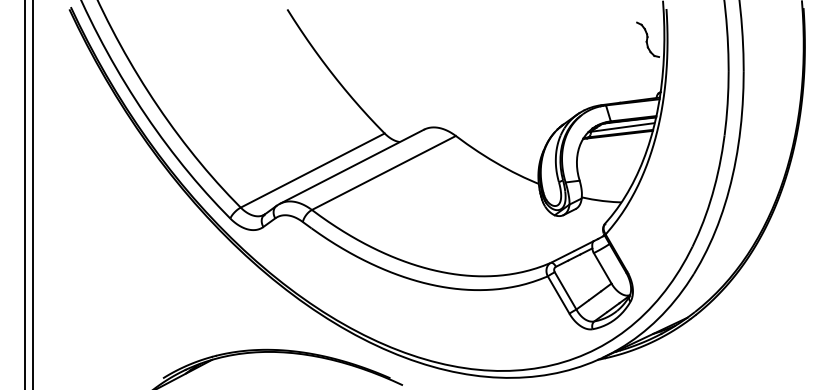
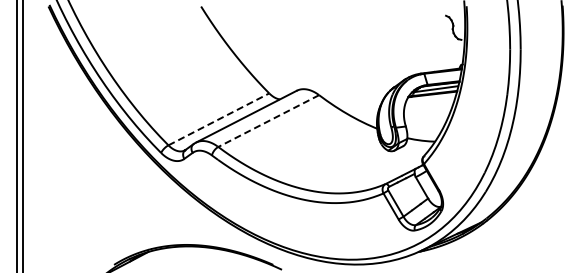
line: (312, 170) -> (218, 119), solid -> dashed
line: (383, 173) -> (268, 121), solid -> dashed

